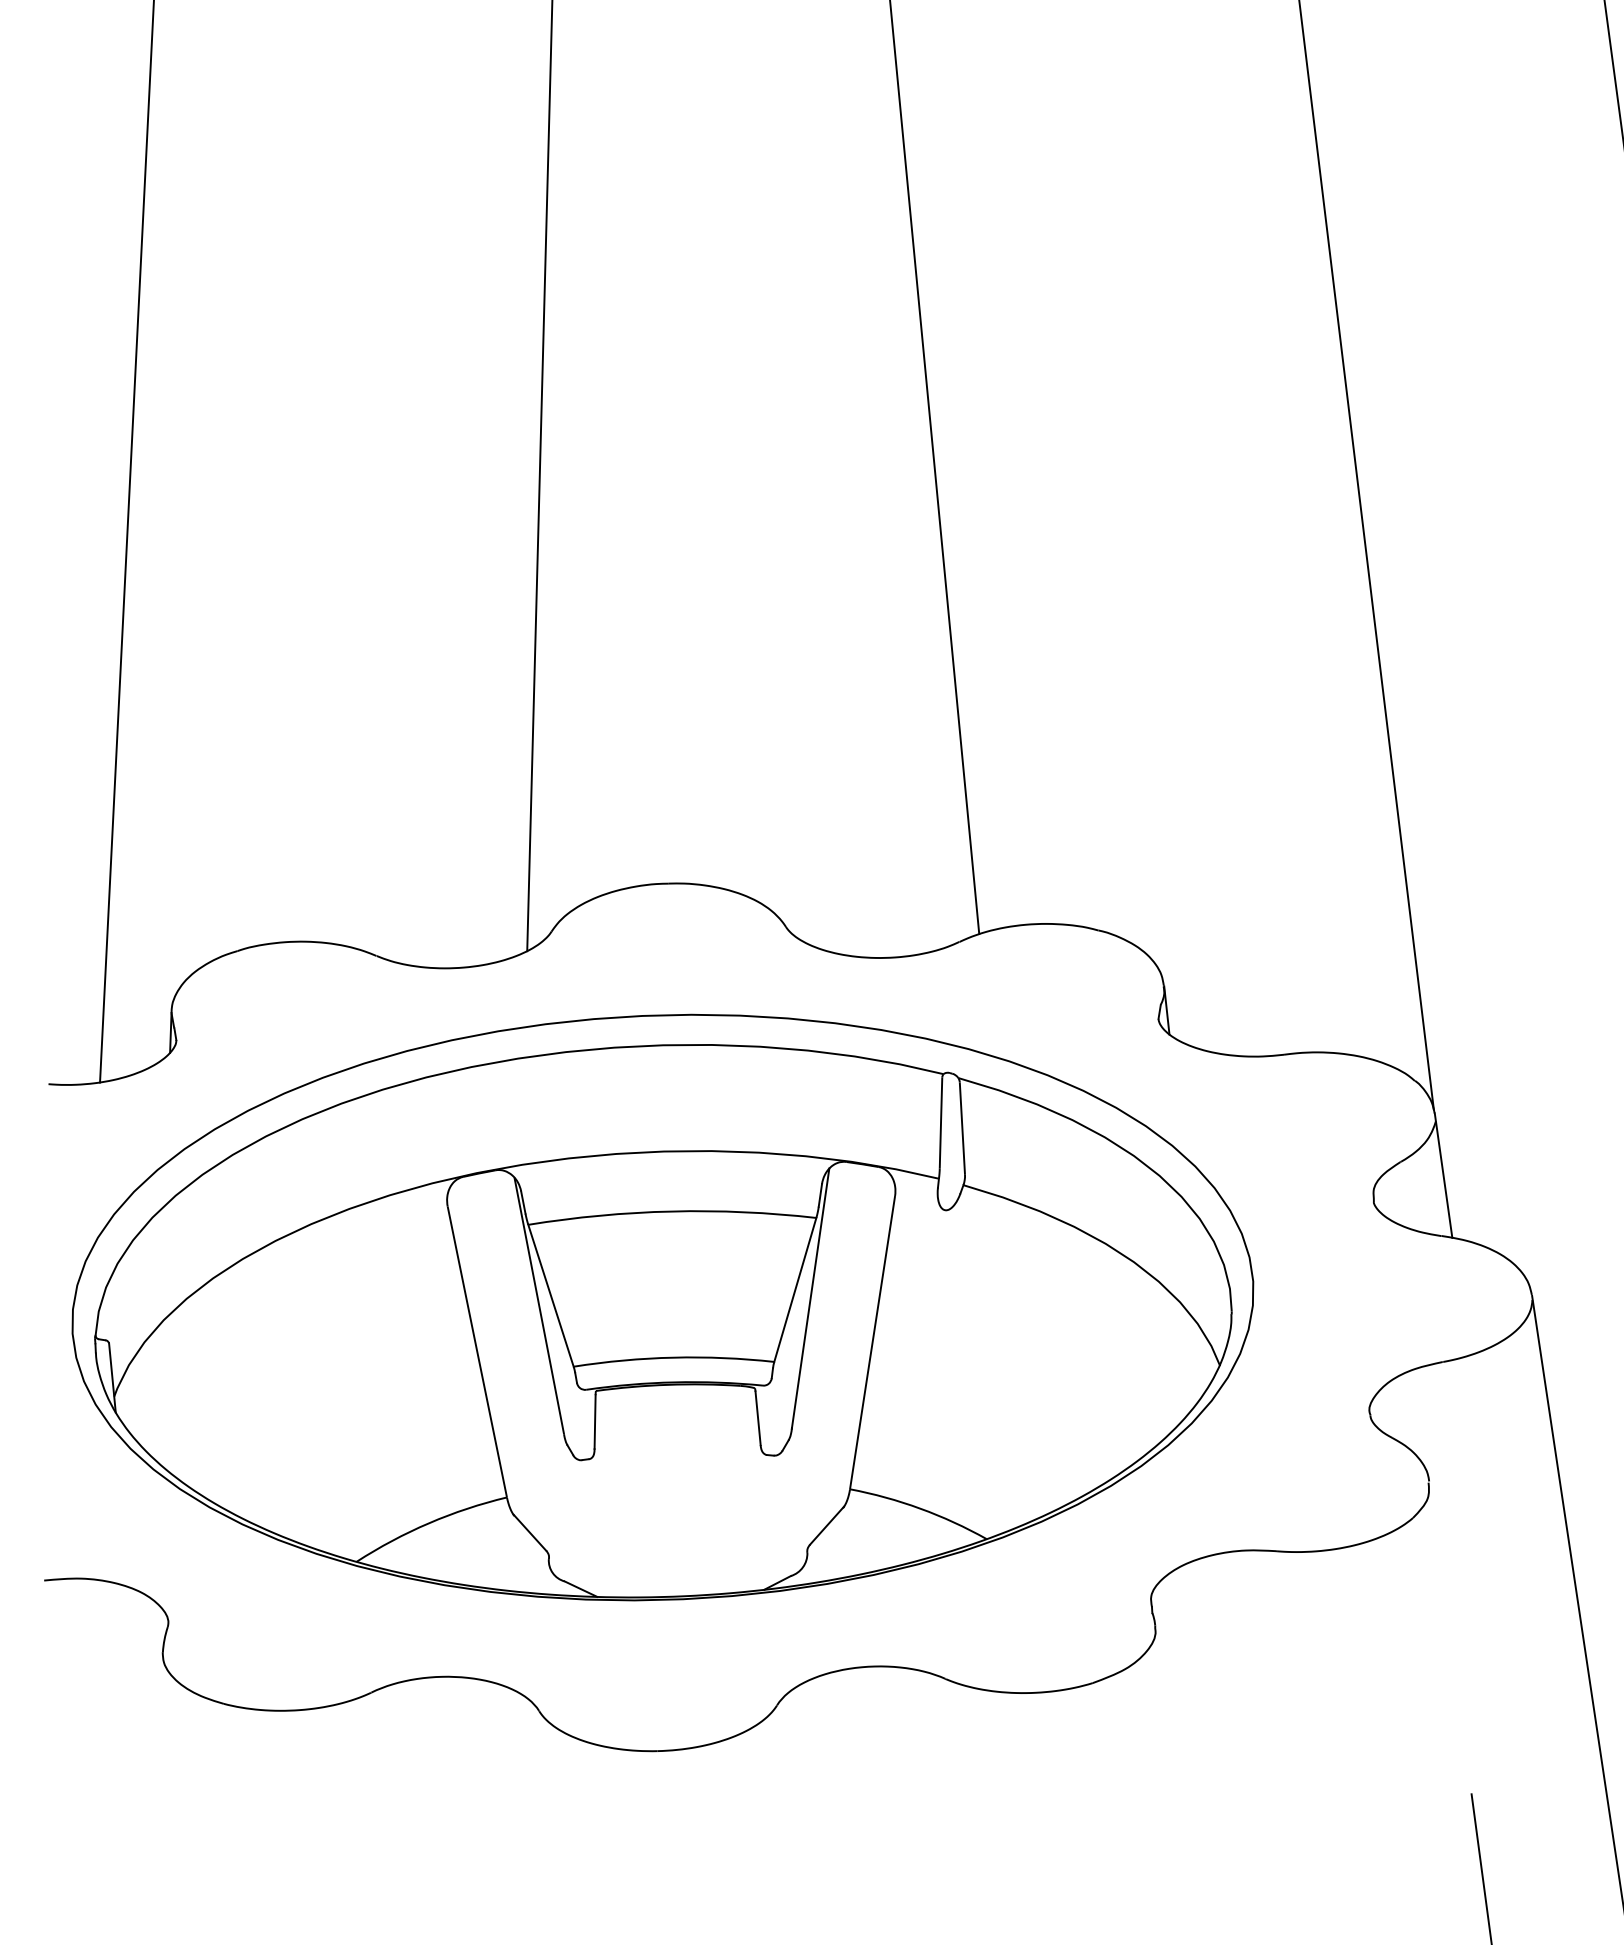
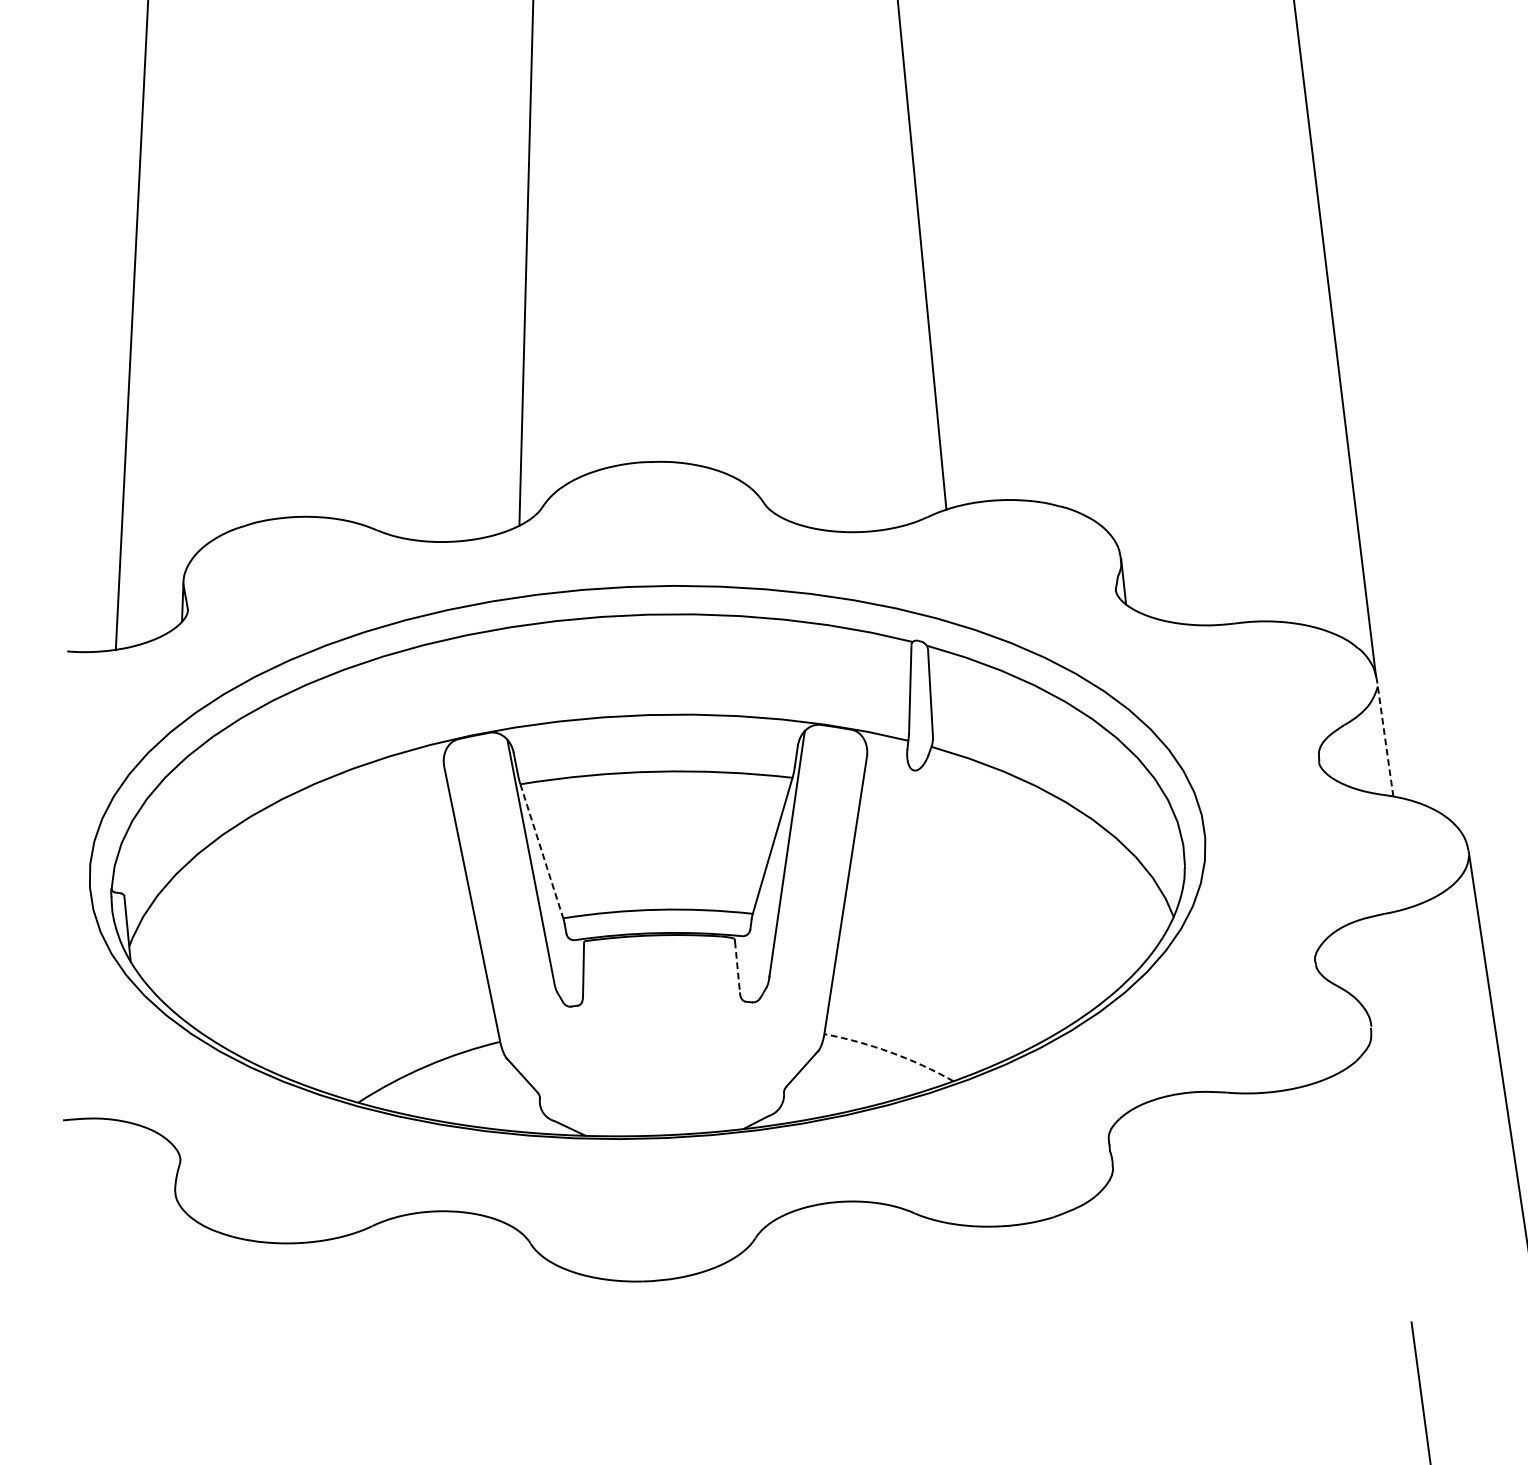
line: (1443, 1175) -> (1385, 737), solid -> dashed
line: (551, 1296) -> (542, 852), solid -> dashed
line: (758, 1418) -> (737, 967), solid -> dashed
arc: (920, 1508) -> (890, 1052), solid -> dashed

